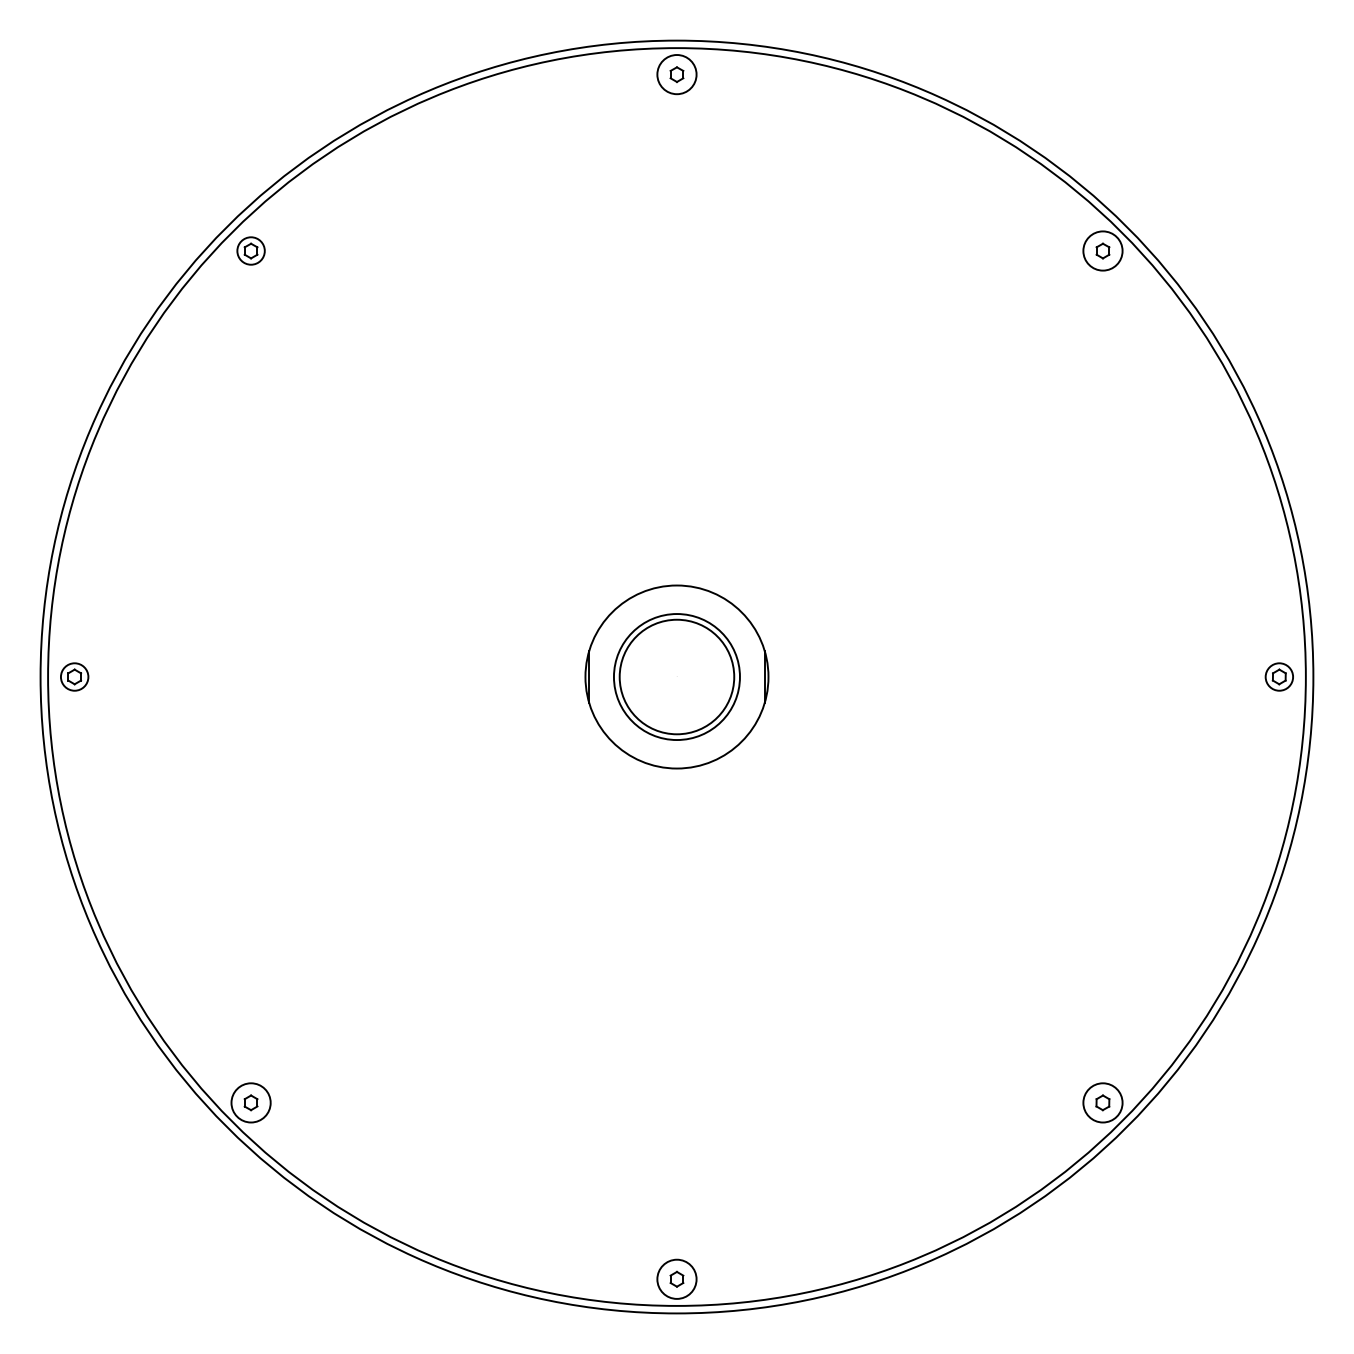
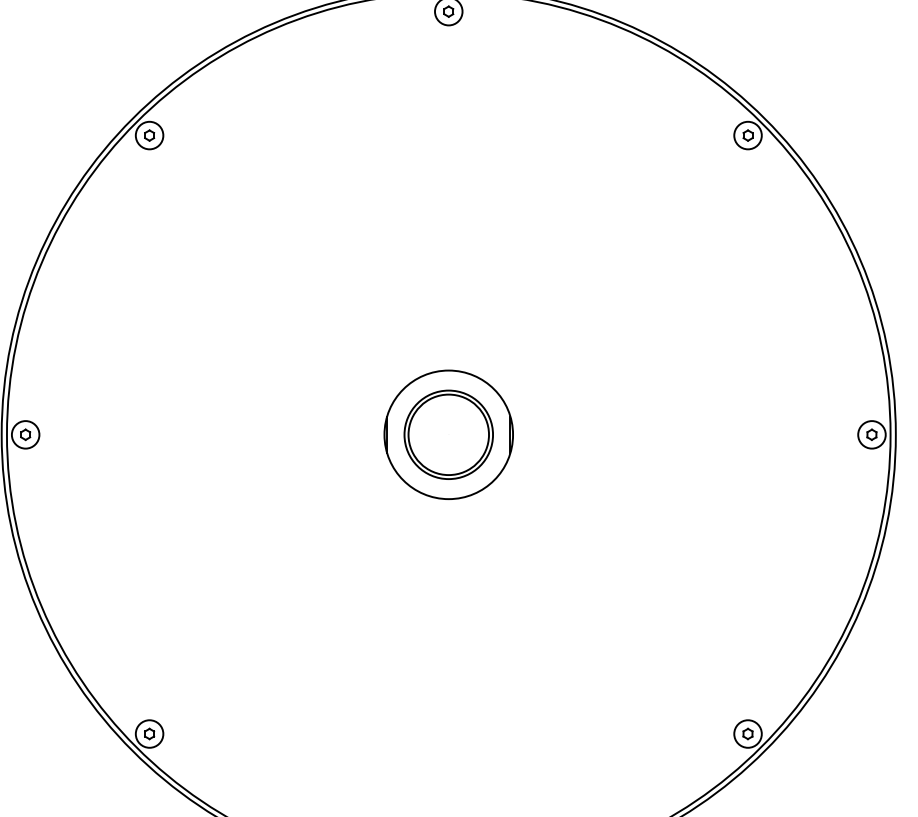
circle: (250, 250) -> (149, 135), size x1.43
circle: (74, 676) -> (25, 434), size x1.43
circle: (1278, 676) -> (871, 434), size x1.43

